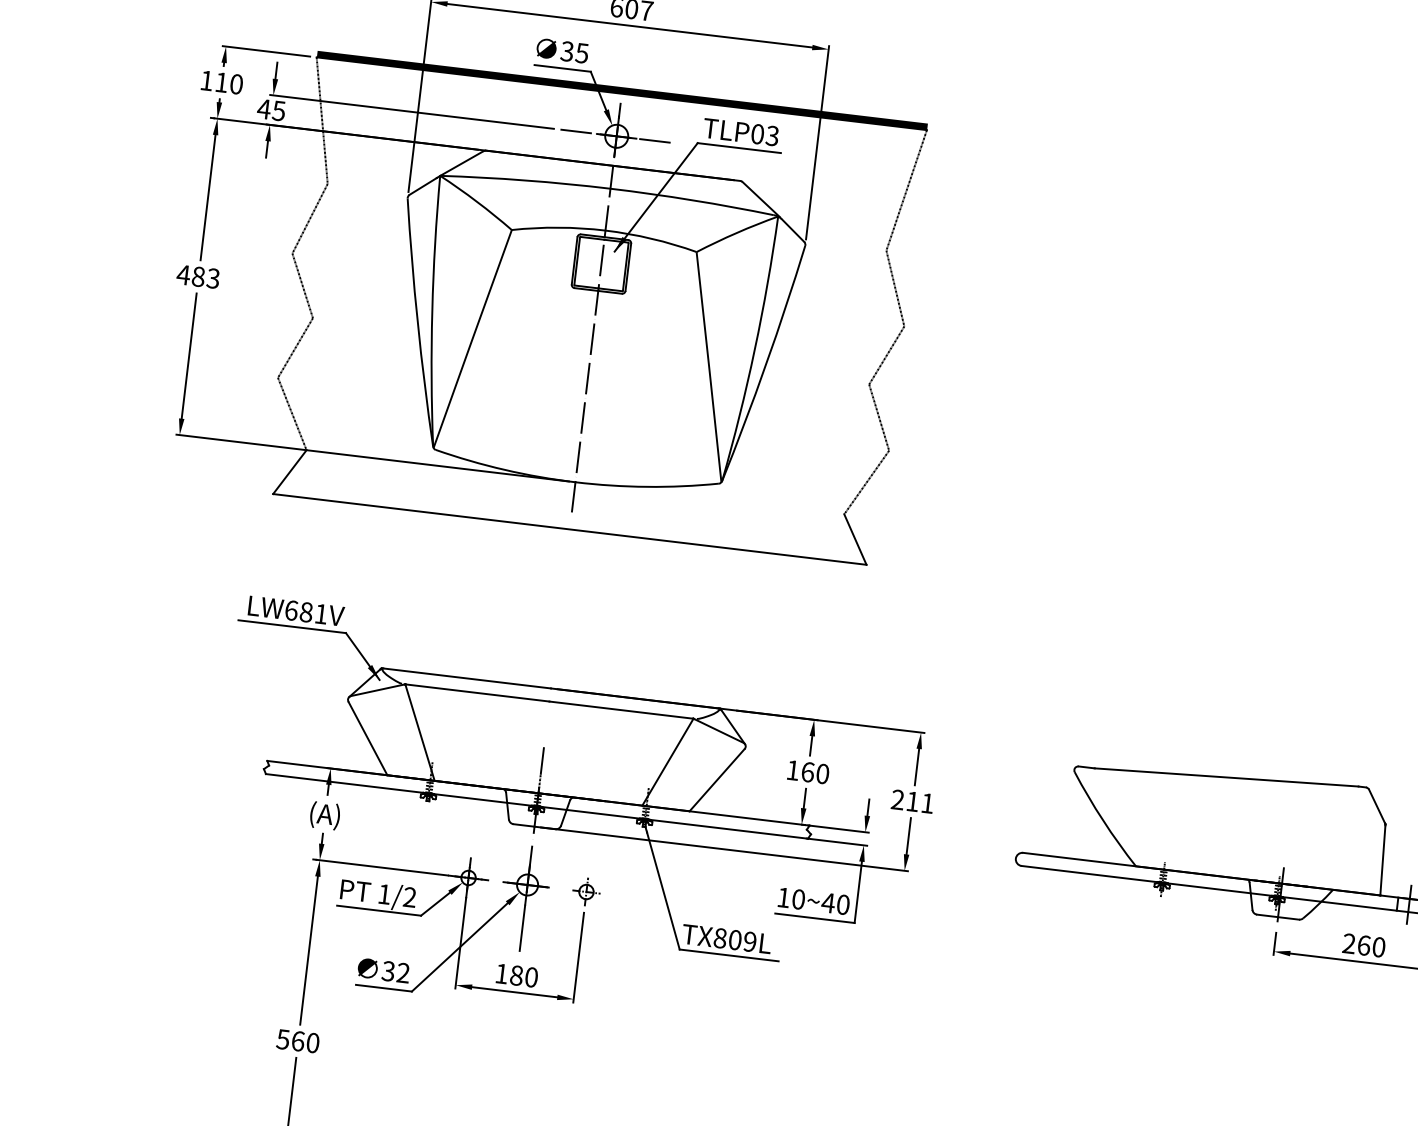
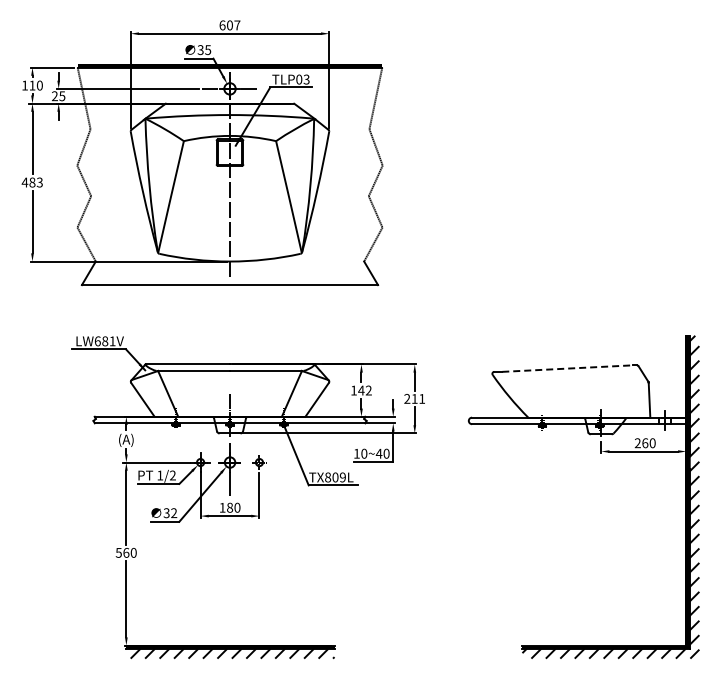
text: (263, 109) -> (54, 96), 45 -> 25
text: (814, 772) -> (364, 390), 160 -> 142
line: (1226, 777) -> (567, 368), solid -> dashed

